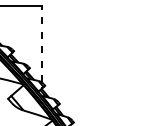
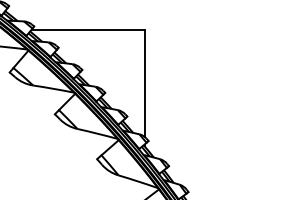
line: (42, 44) -> (144, 83), dashed -> solid

